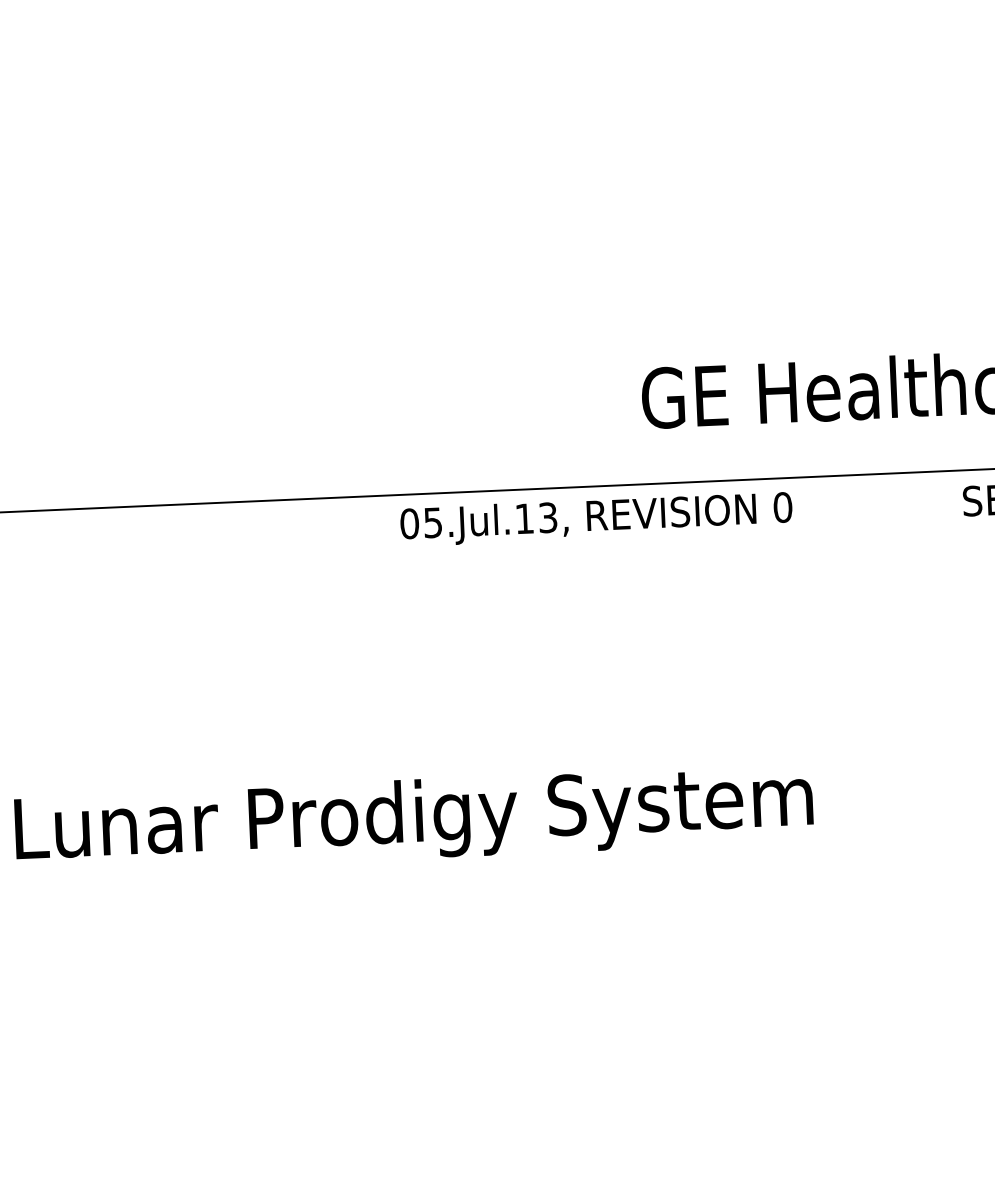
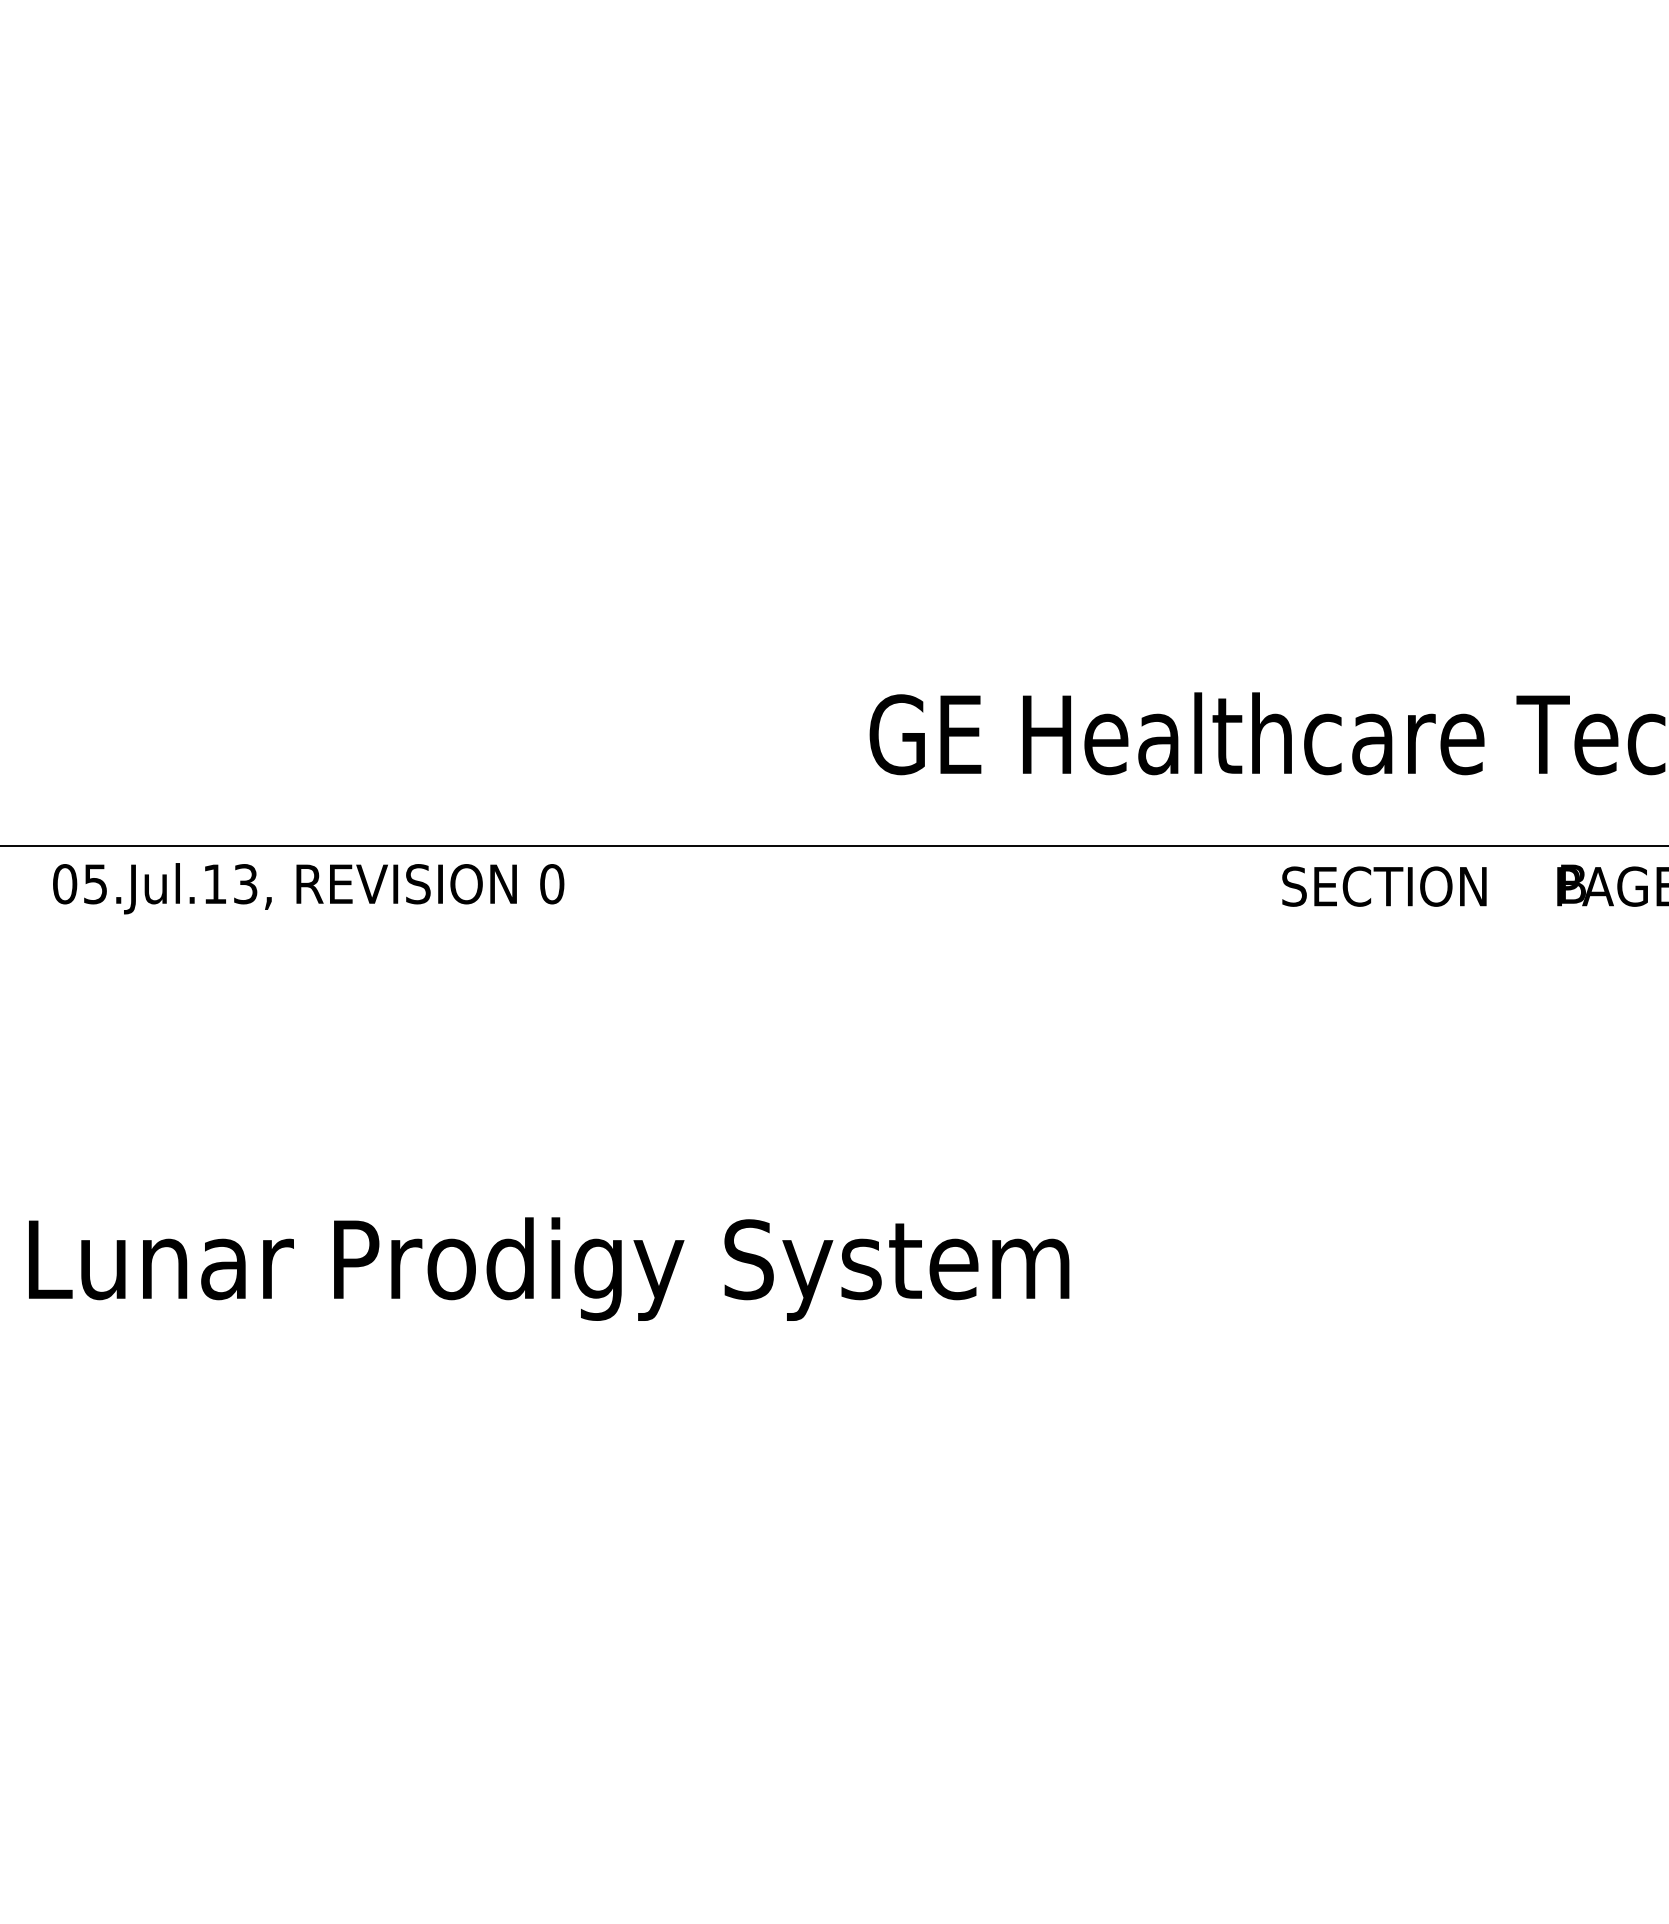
text: (596, 518) -> (308, 888), moved

